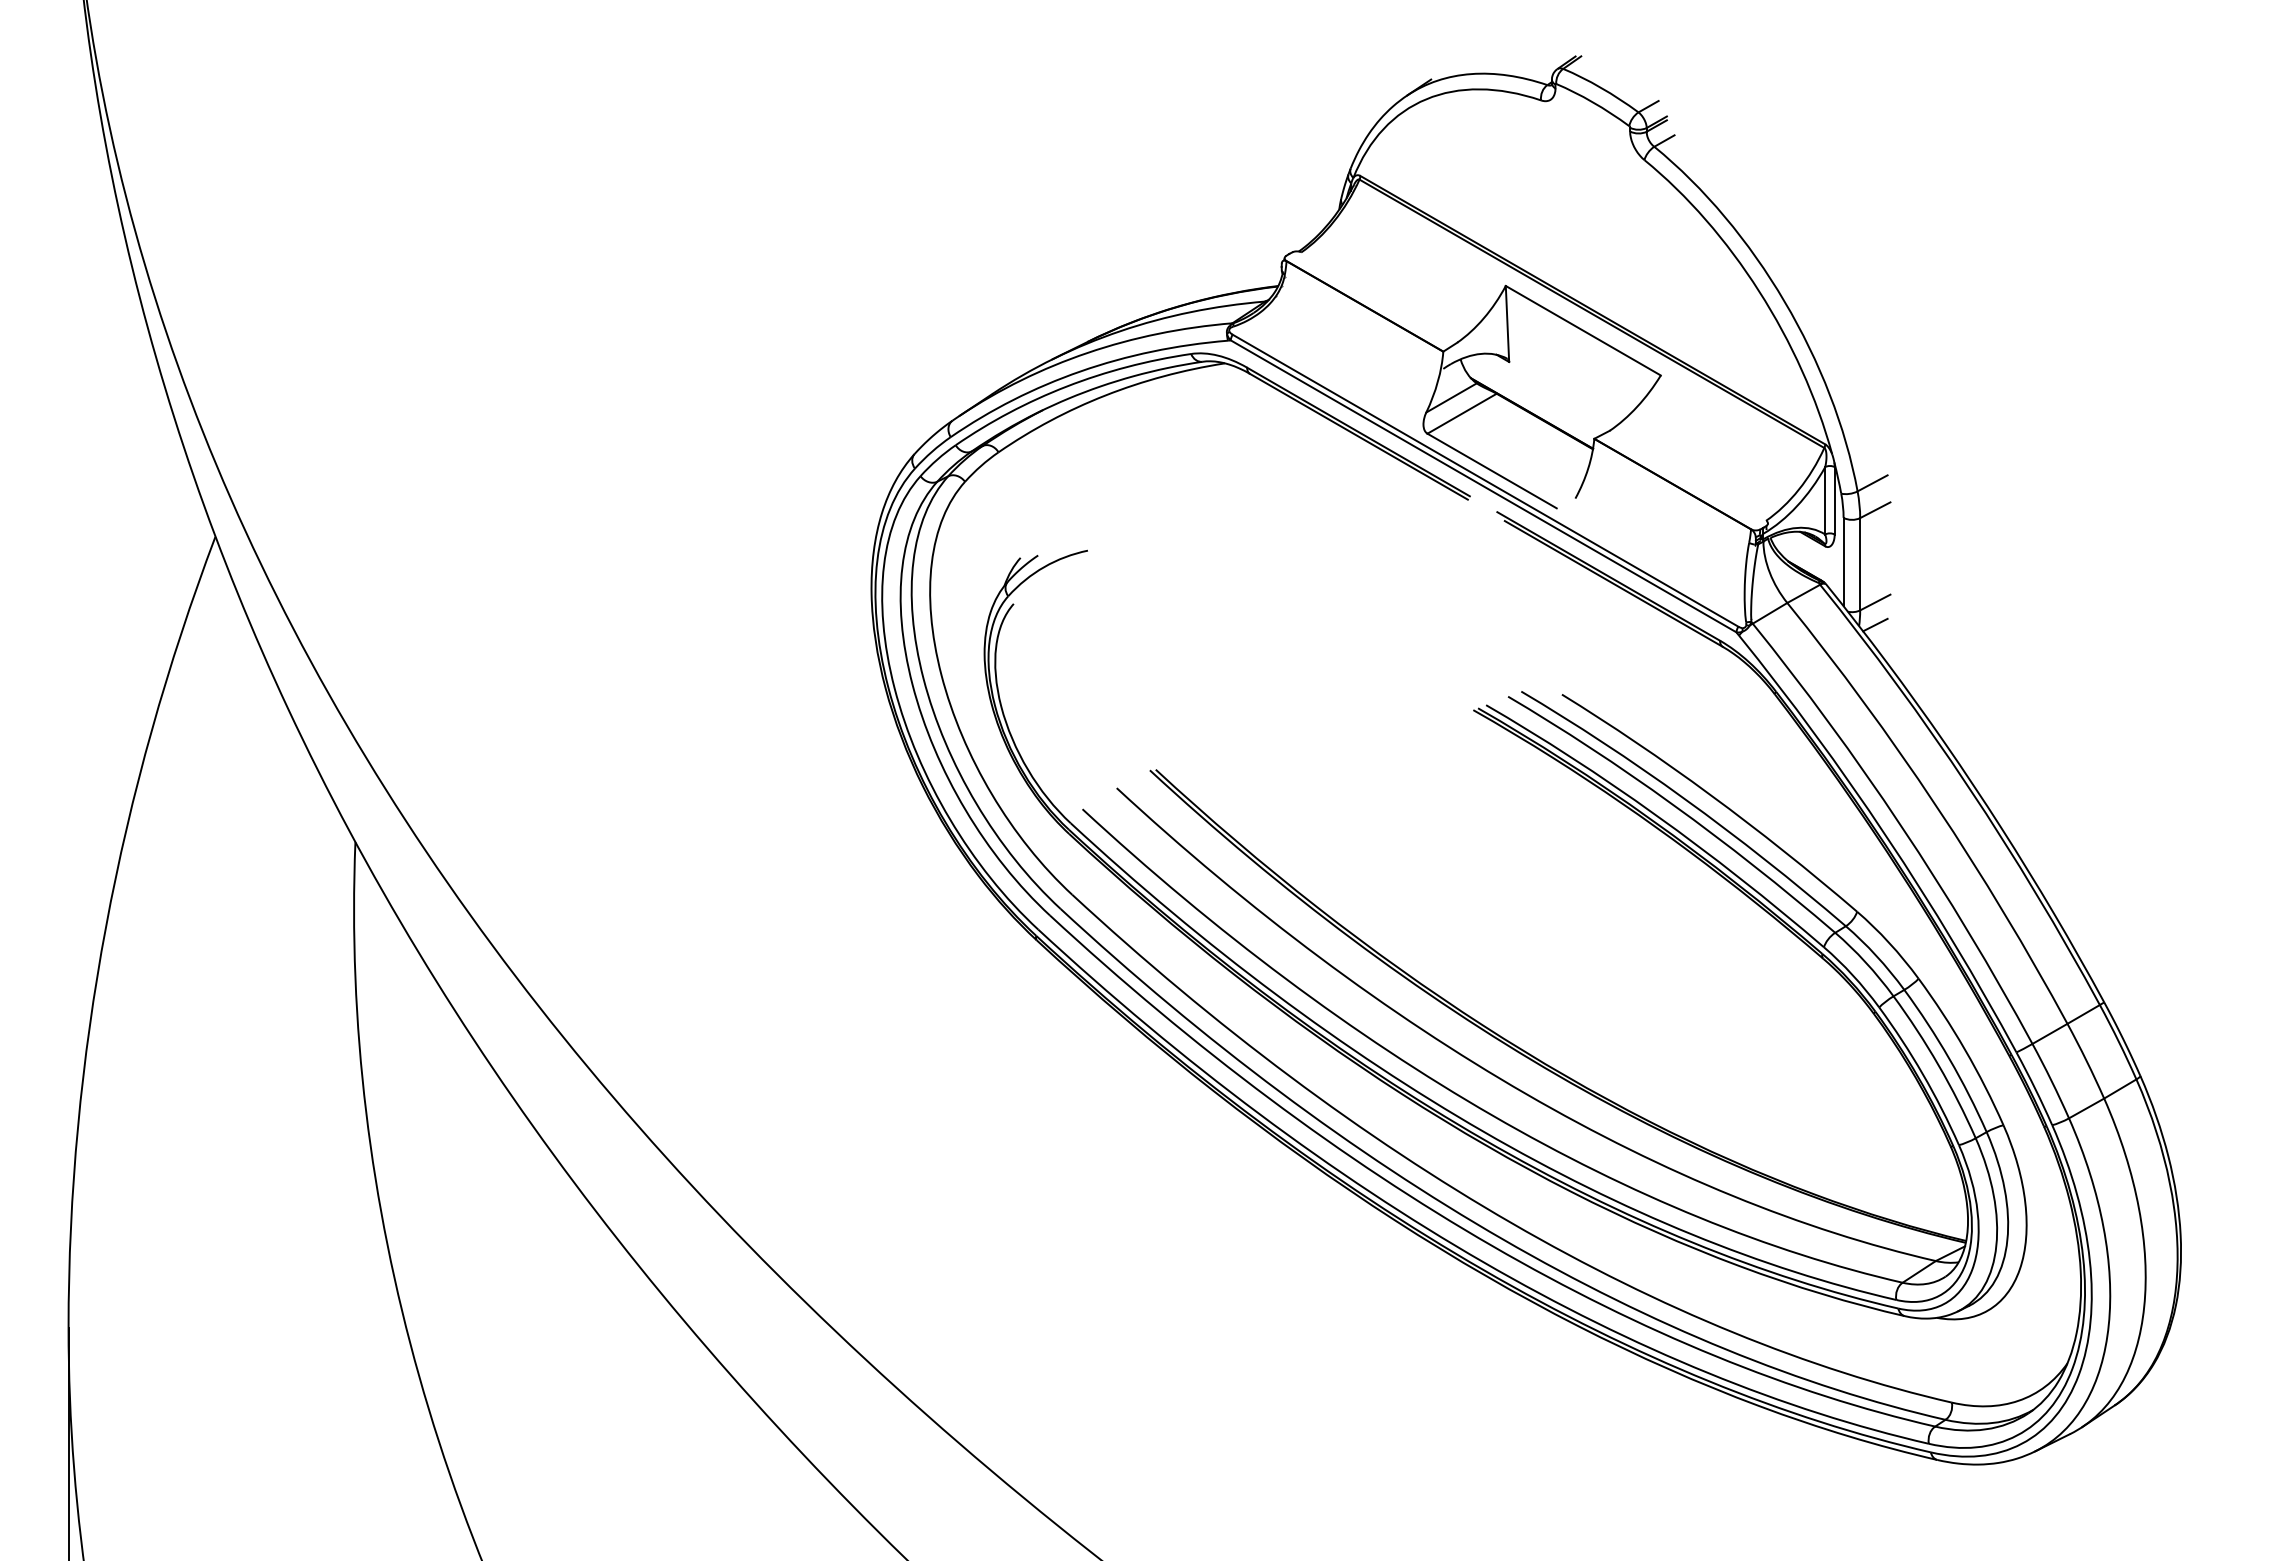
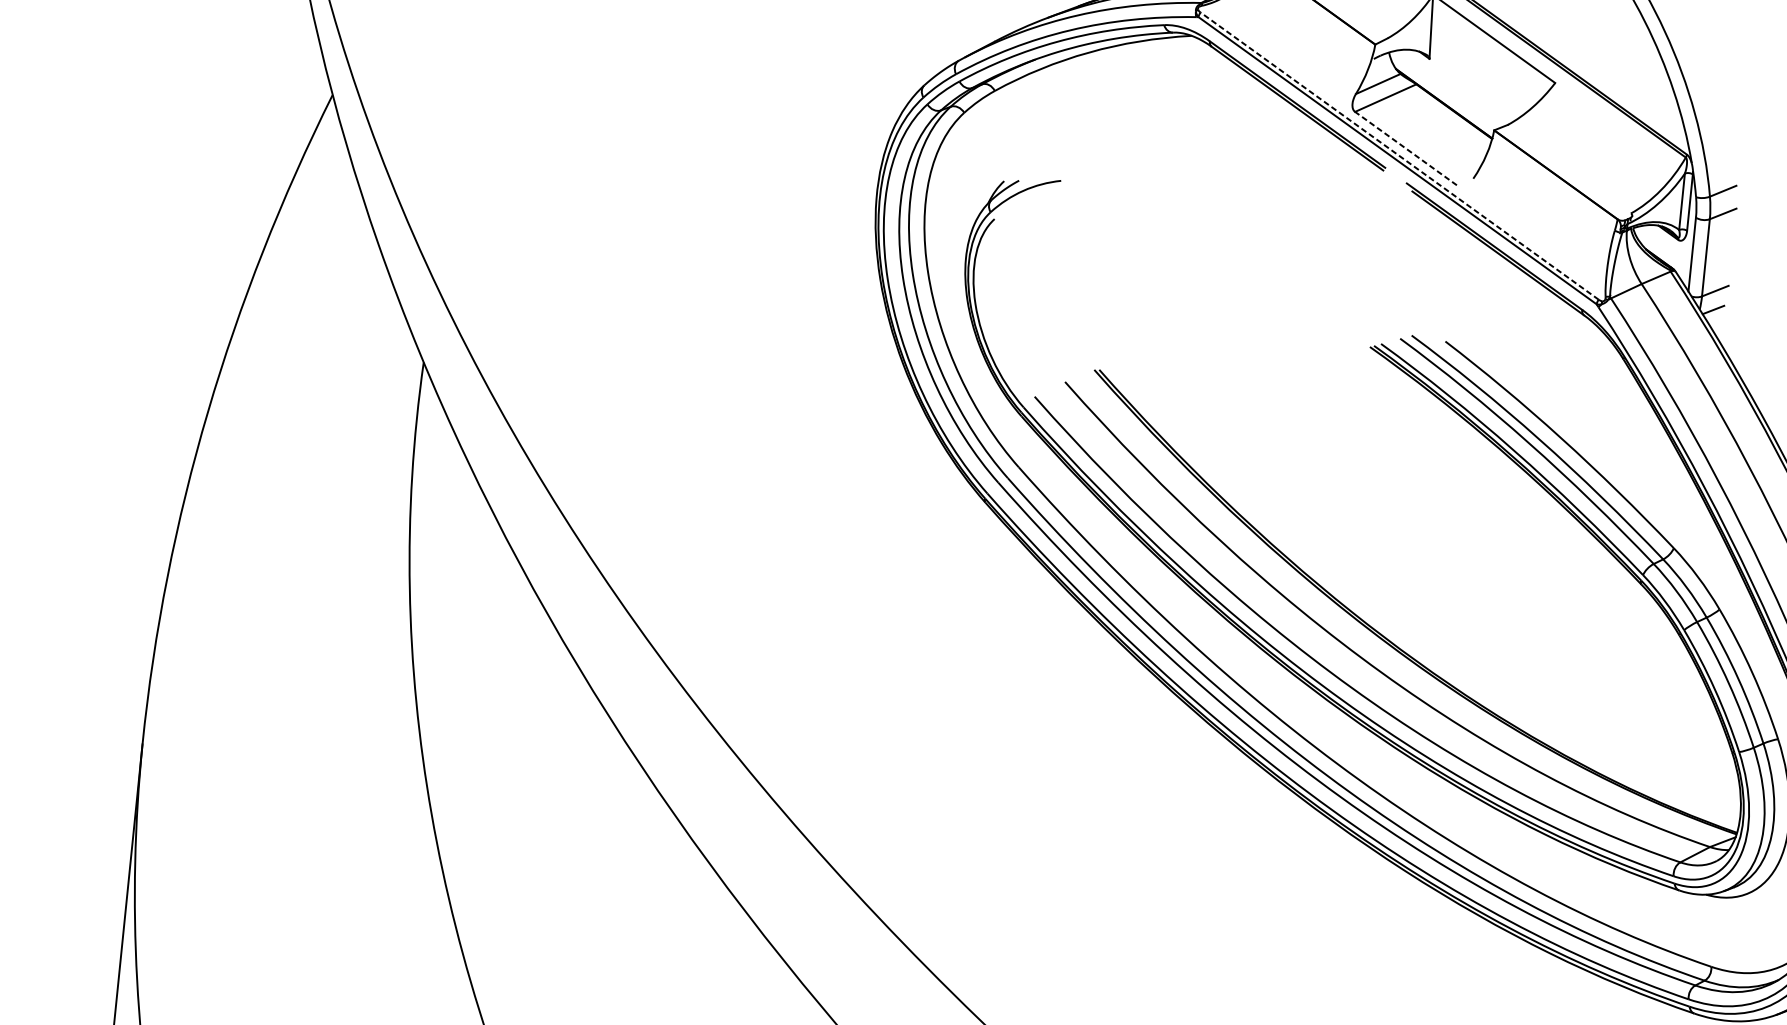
line: (1492, 471) -> (1406, 149), solid -> dashed
line: (1485, 480) -> (1399, 155), solid -> dashed

